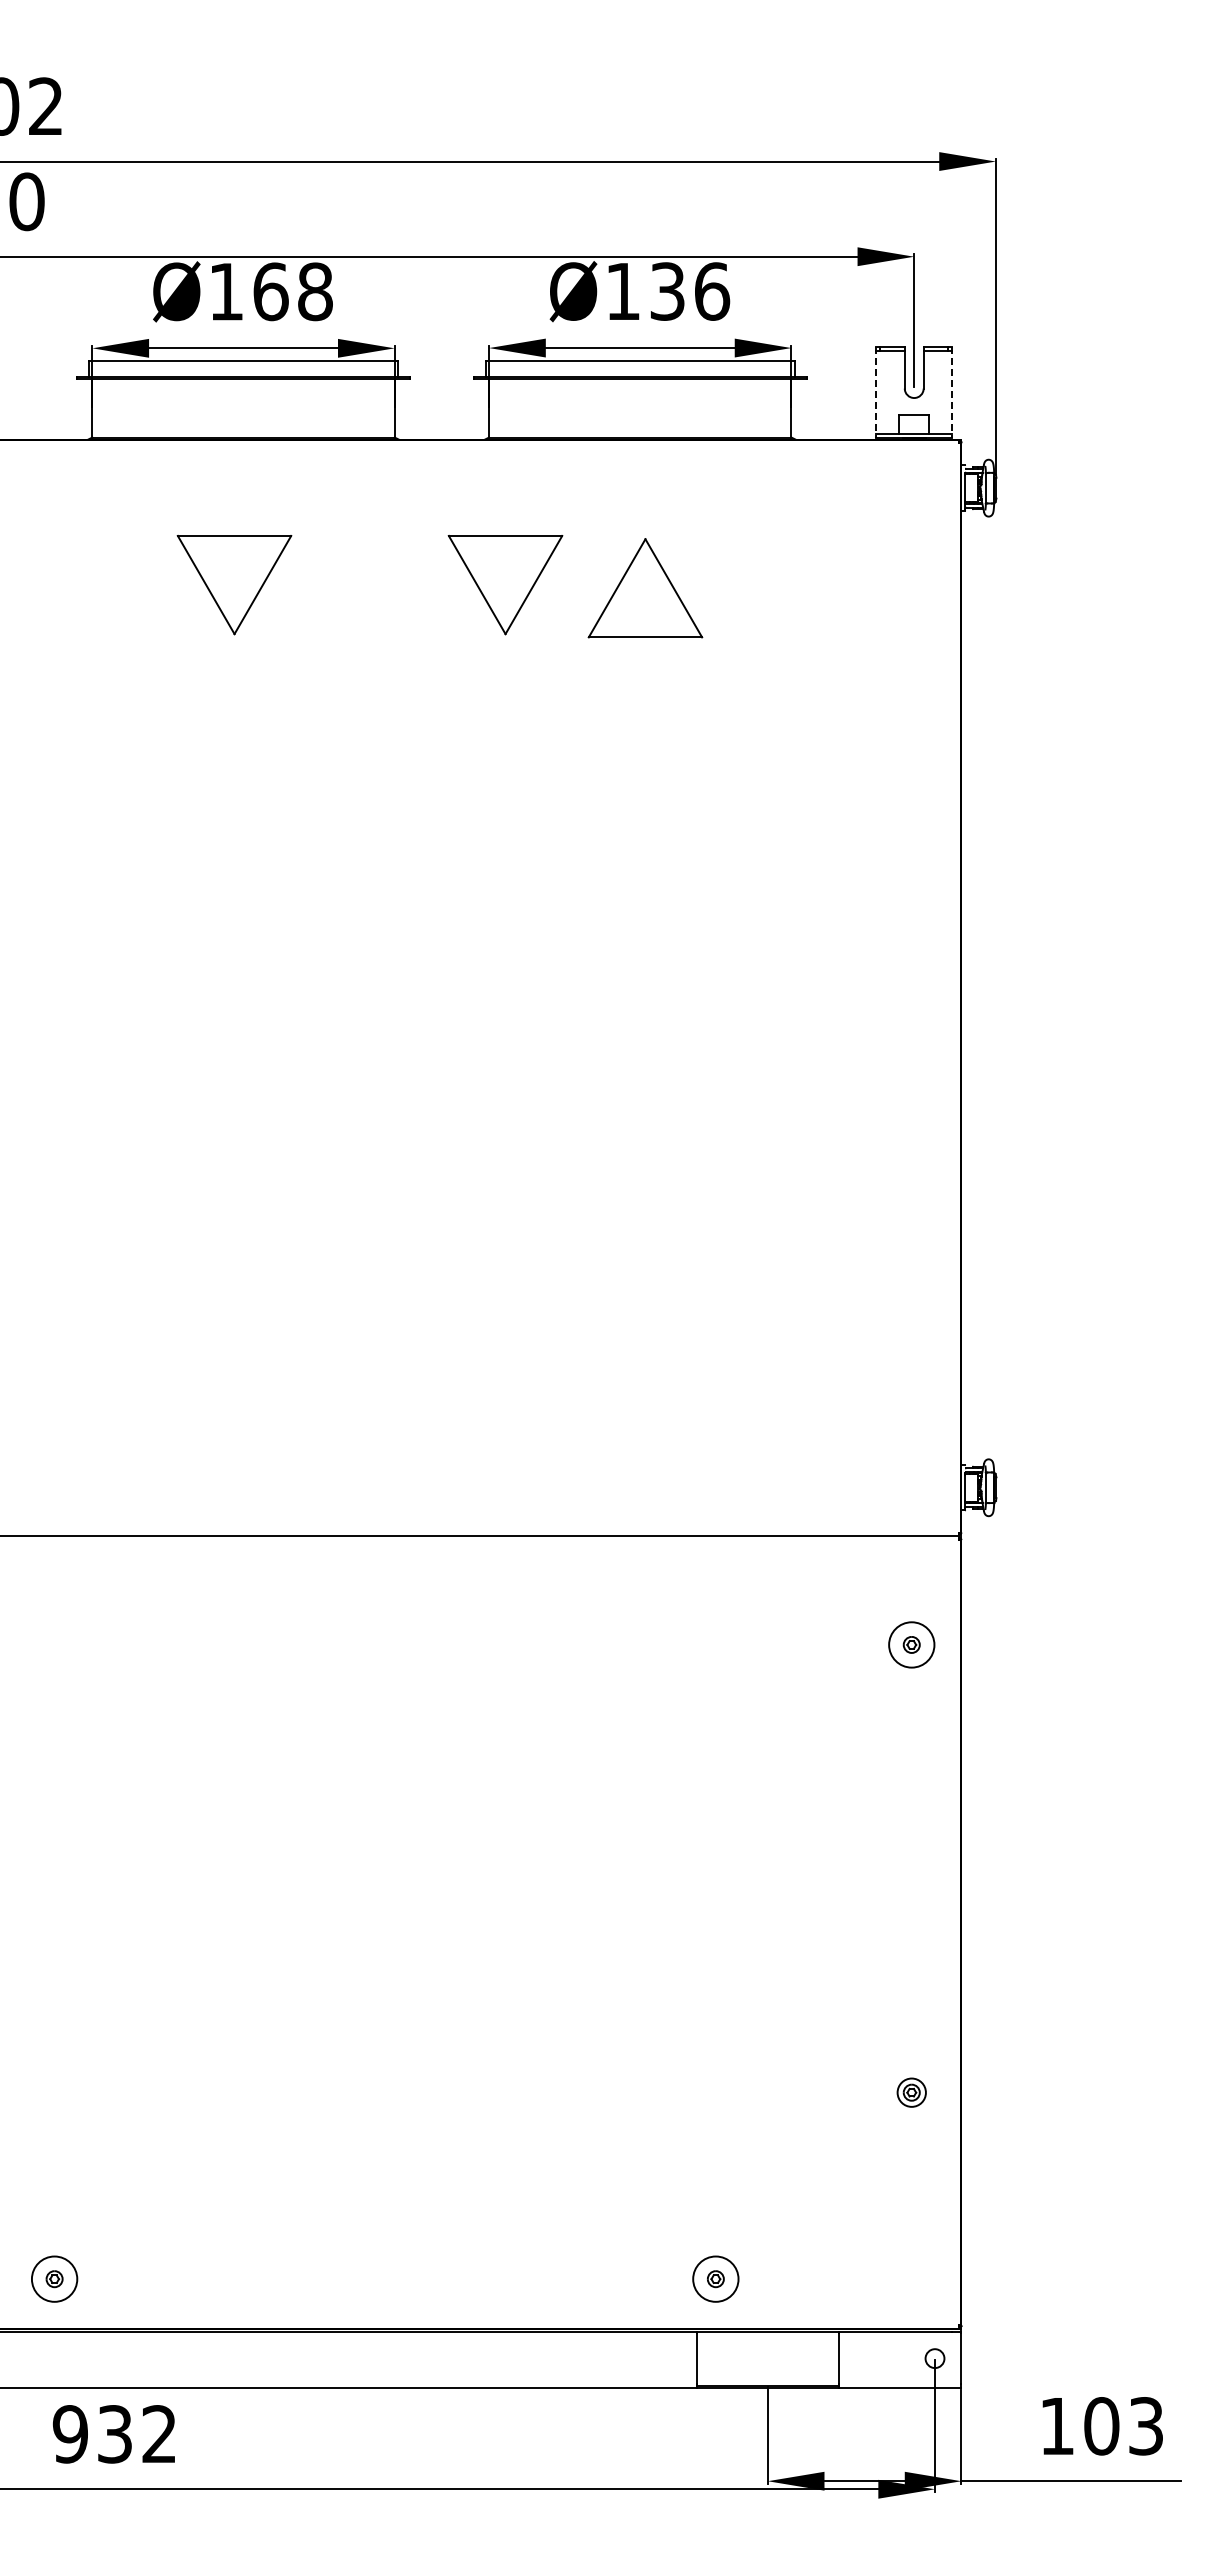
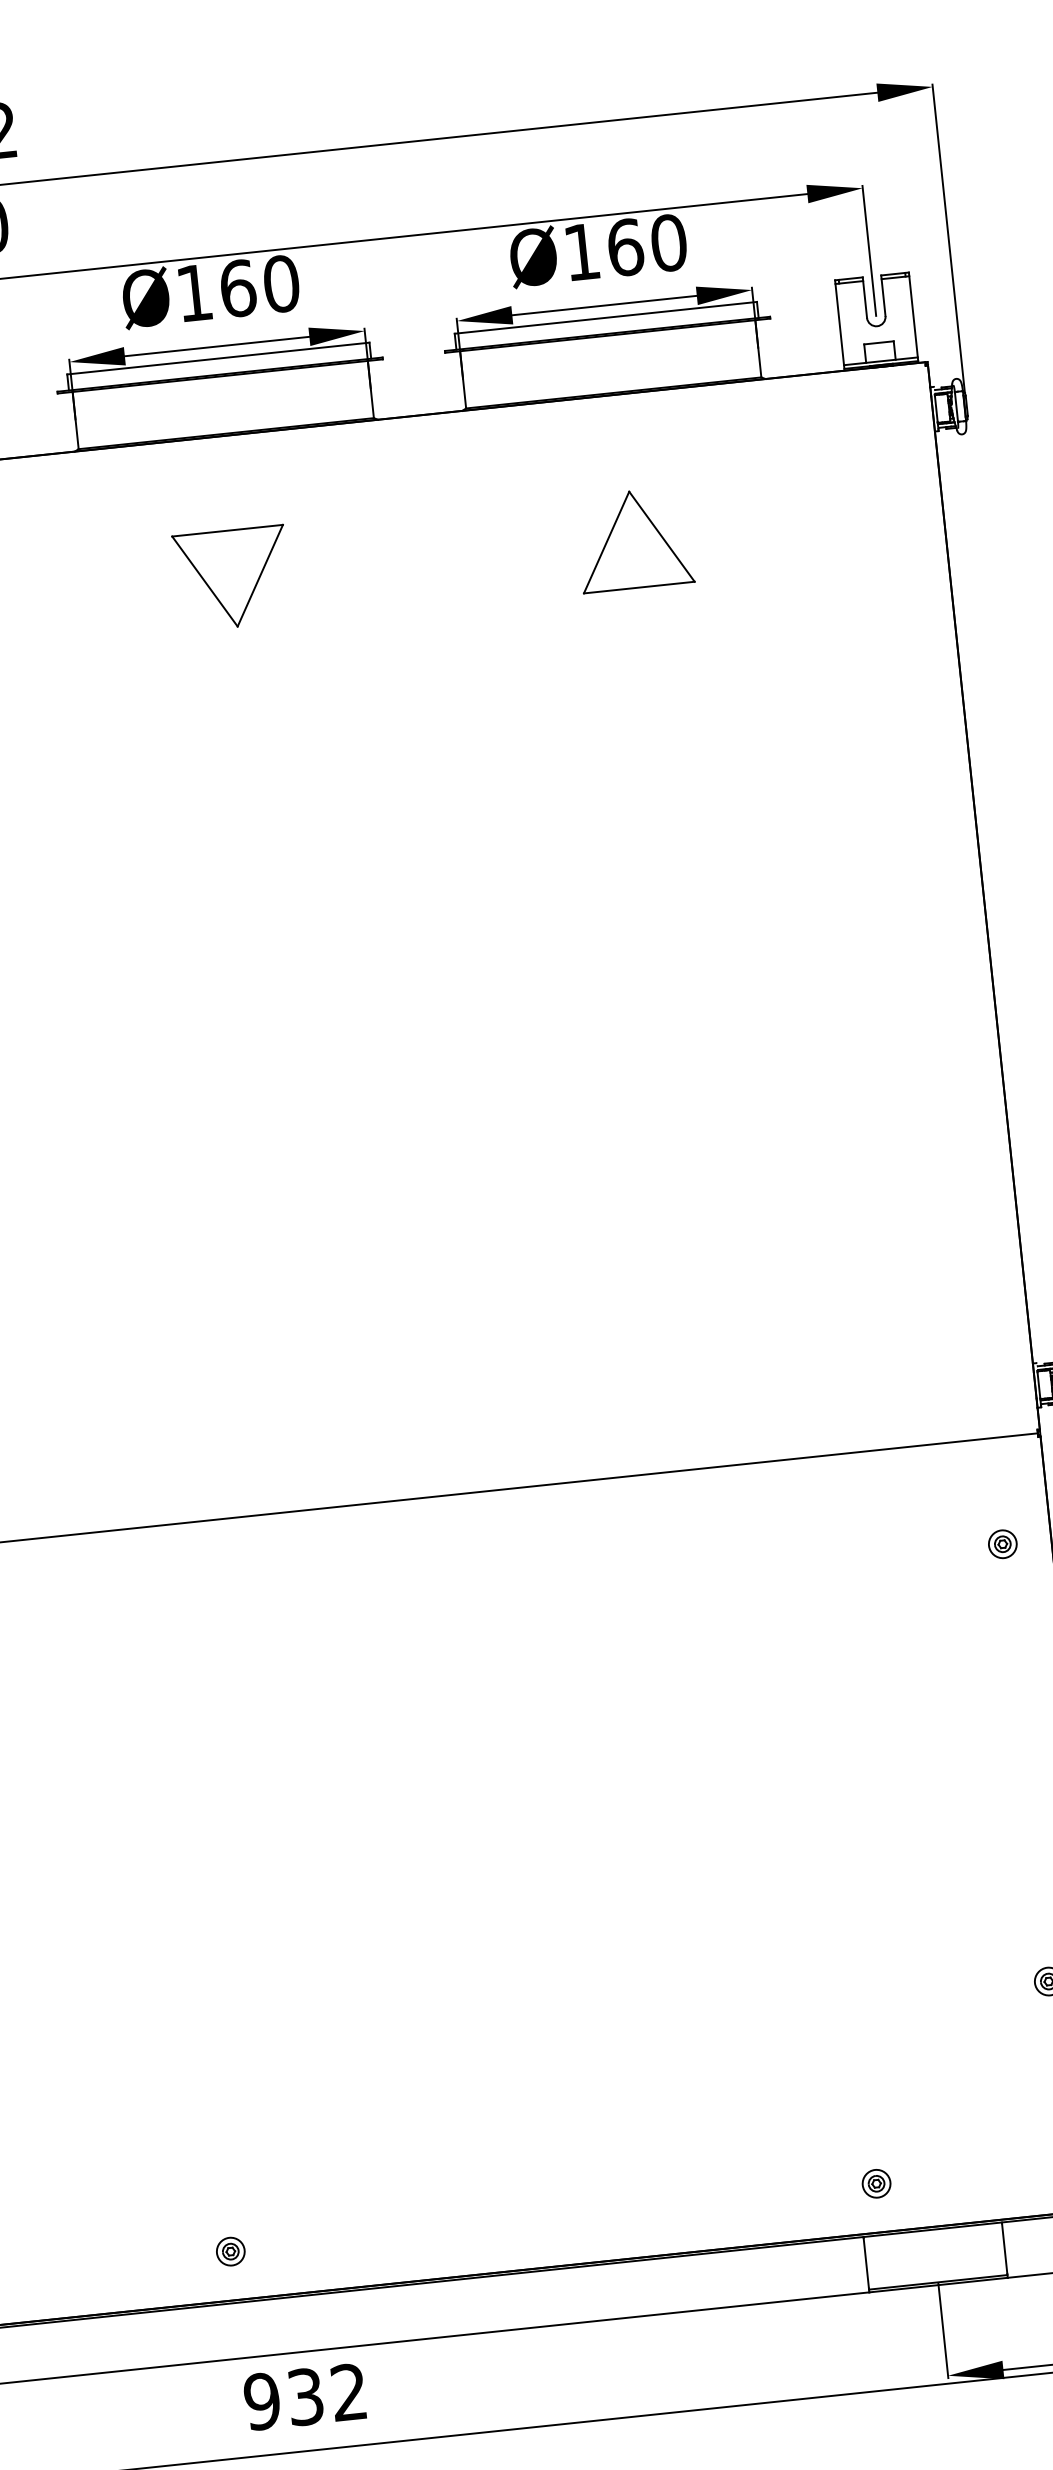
text: (315, 291) -> (281, 283), Ø168 -> Ø160
text: (690, 291) -> (647, 245), Ø136 -> Ø160
line: (876, 392) -> (839, 324), dashed -> solid
line: (952, 392) -> (914, 316), dashed -> solid
part: (505, 585) -> (497, 551), removed
circle: (911, 1644) -> (1002, 1543), size x0.62
circle: (54, 2279) -> (230, 2251), size x0.62
circle: (715, 2279) -> (876, 2184), size x0.62

